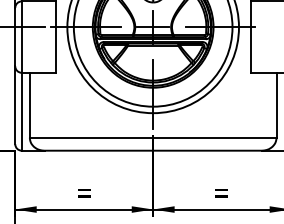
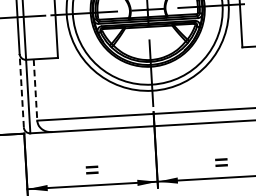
line: (15, 105) -> (21, 91), solid -> dashed
line: (29, 105) -> (35, 90), solid -> dashed

